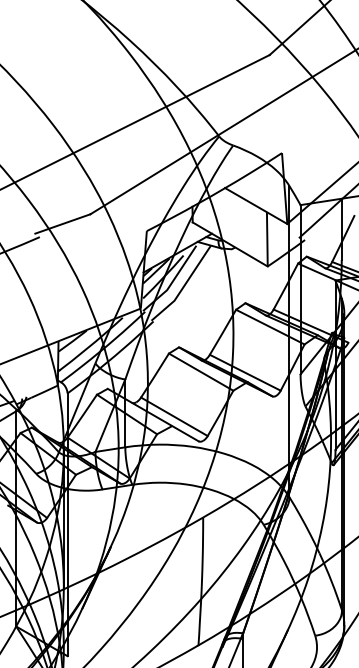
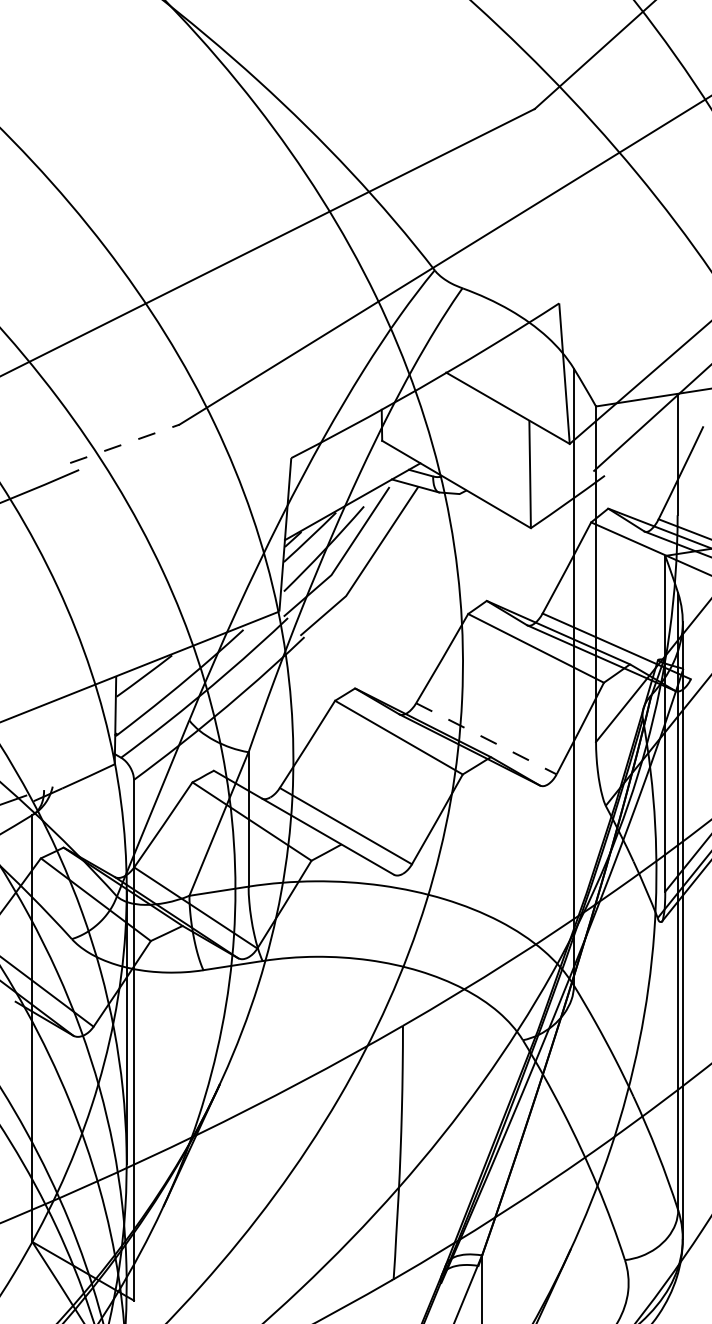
line: (63, 223) -> (126, 442), solid -> dashed
line: (245, 372) -> (486, 738), solid -> dashed

